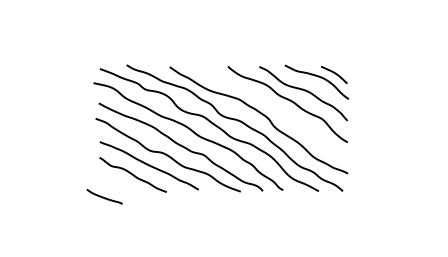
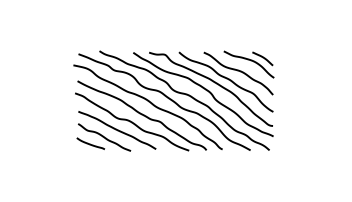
curve: (272, 105) -> (214, 82), added
curve: (103, 196) -> (89, 143), moved

